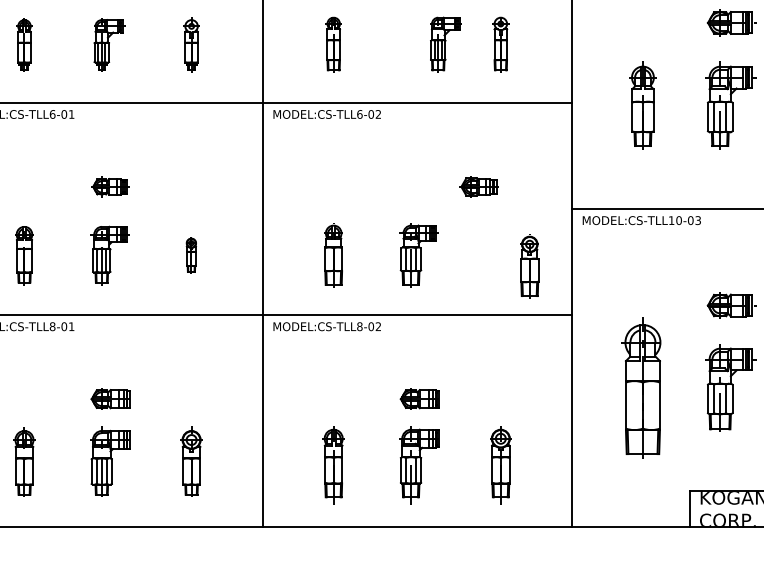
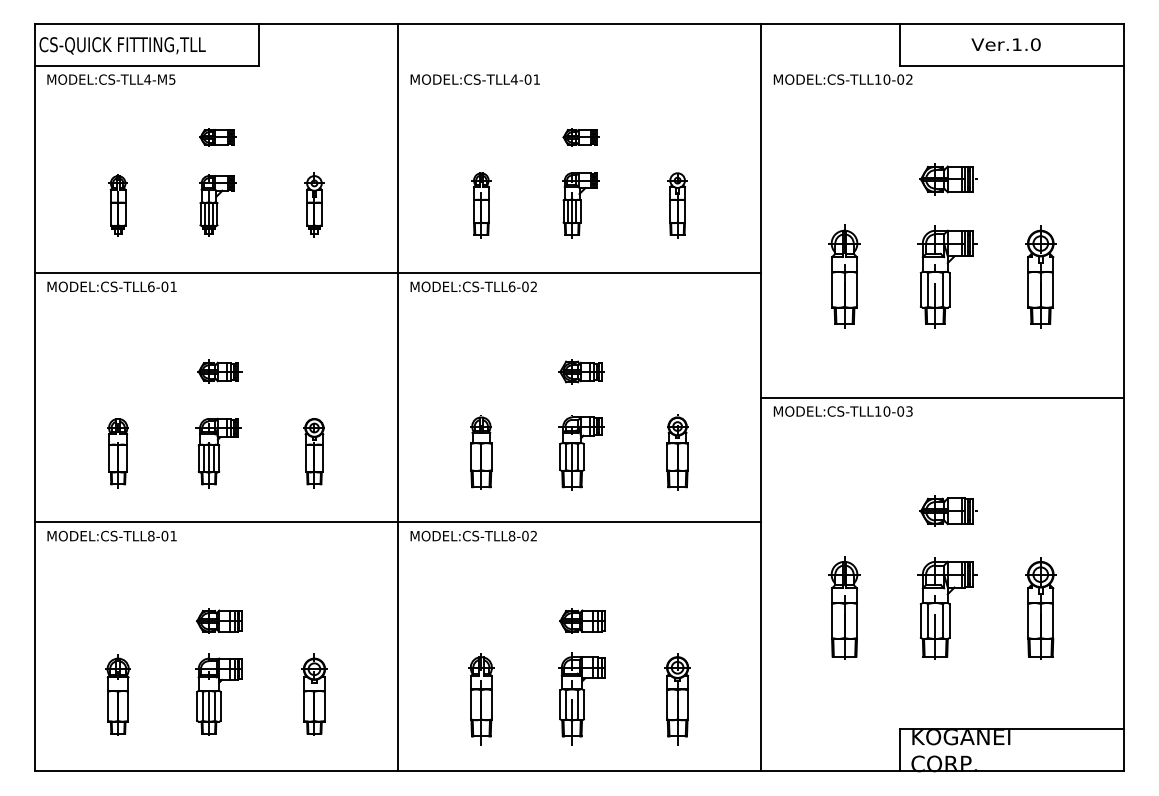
part: (445, 45) -> (580, 205), moved
part: (479, 186) -> (581, 371), moved
part: (190, 256) -> (313, 453), size x1.67
part: (529, 266) -> (677, 452), moved
part: (642, 387) -> (844, 607), size x0.62

